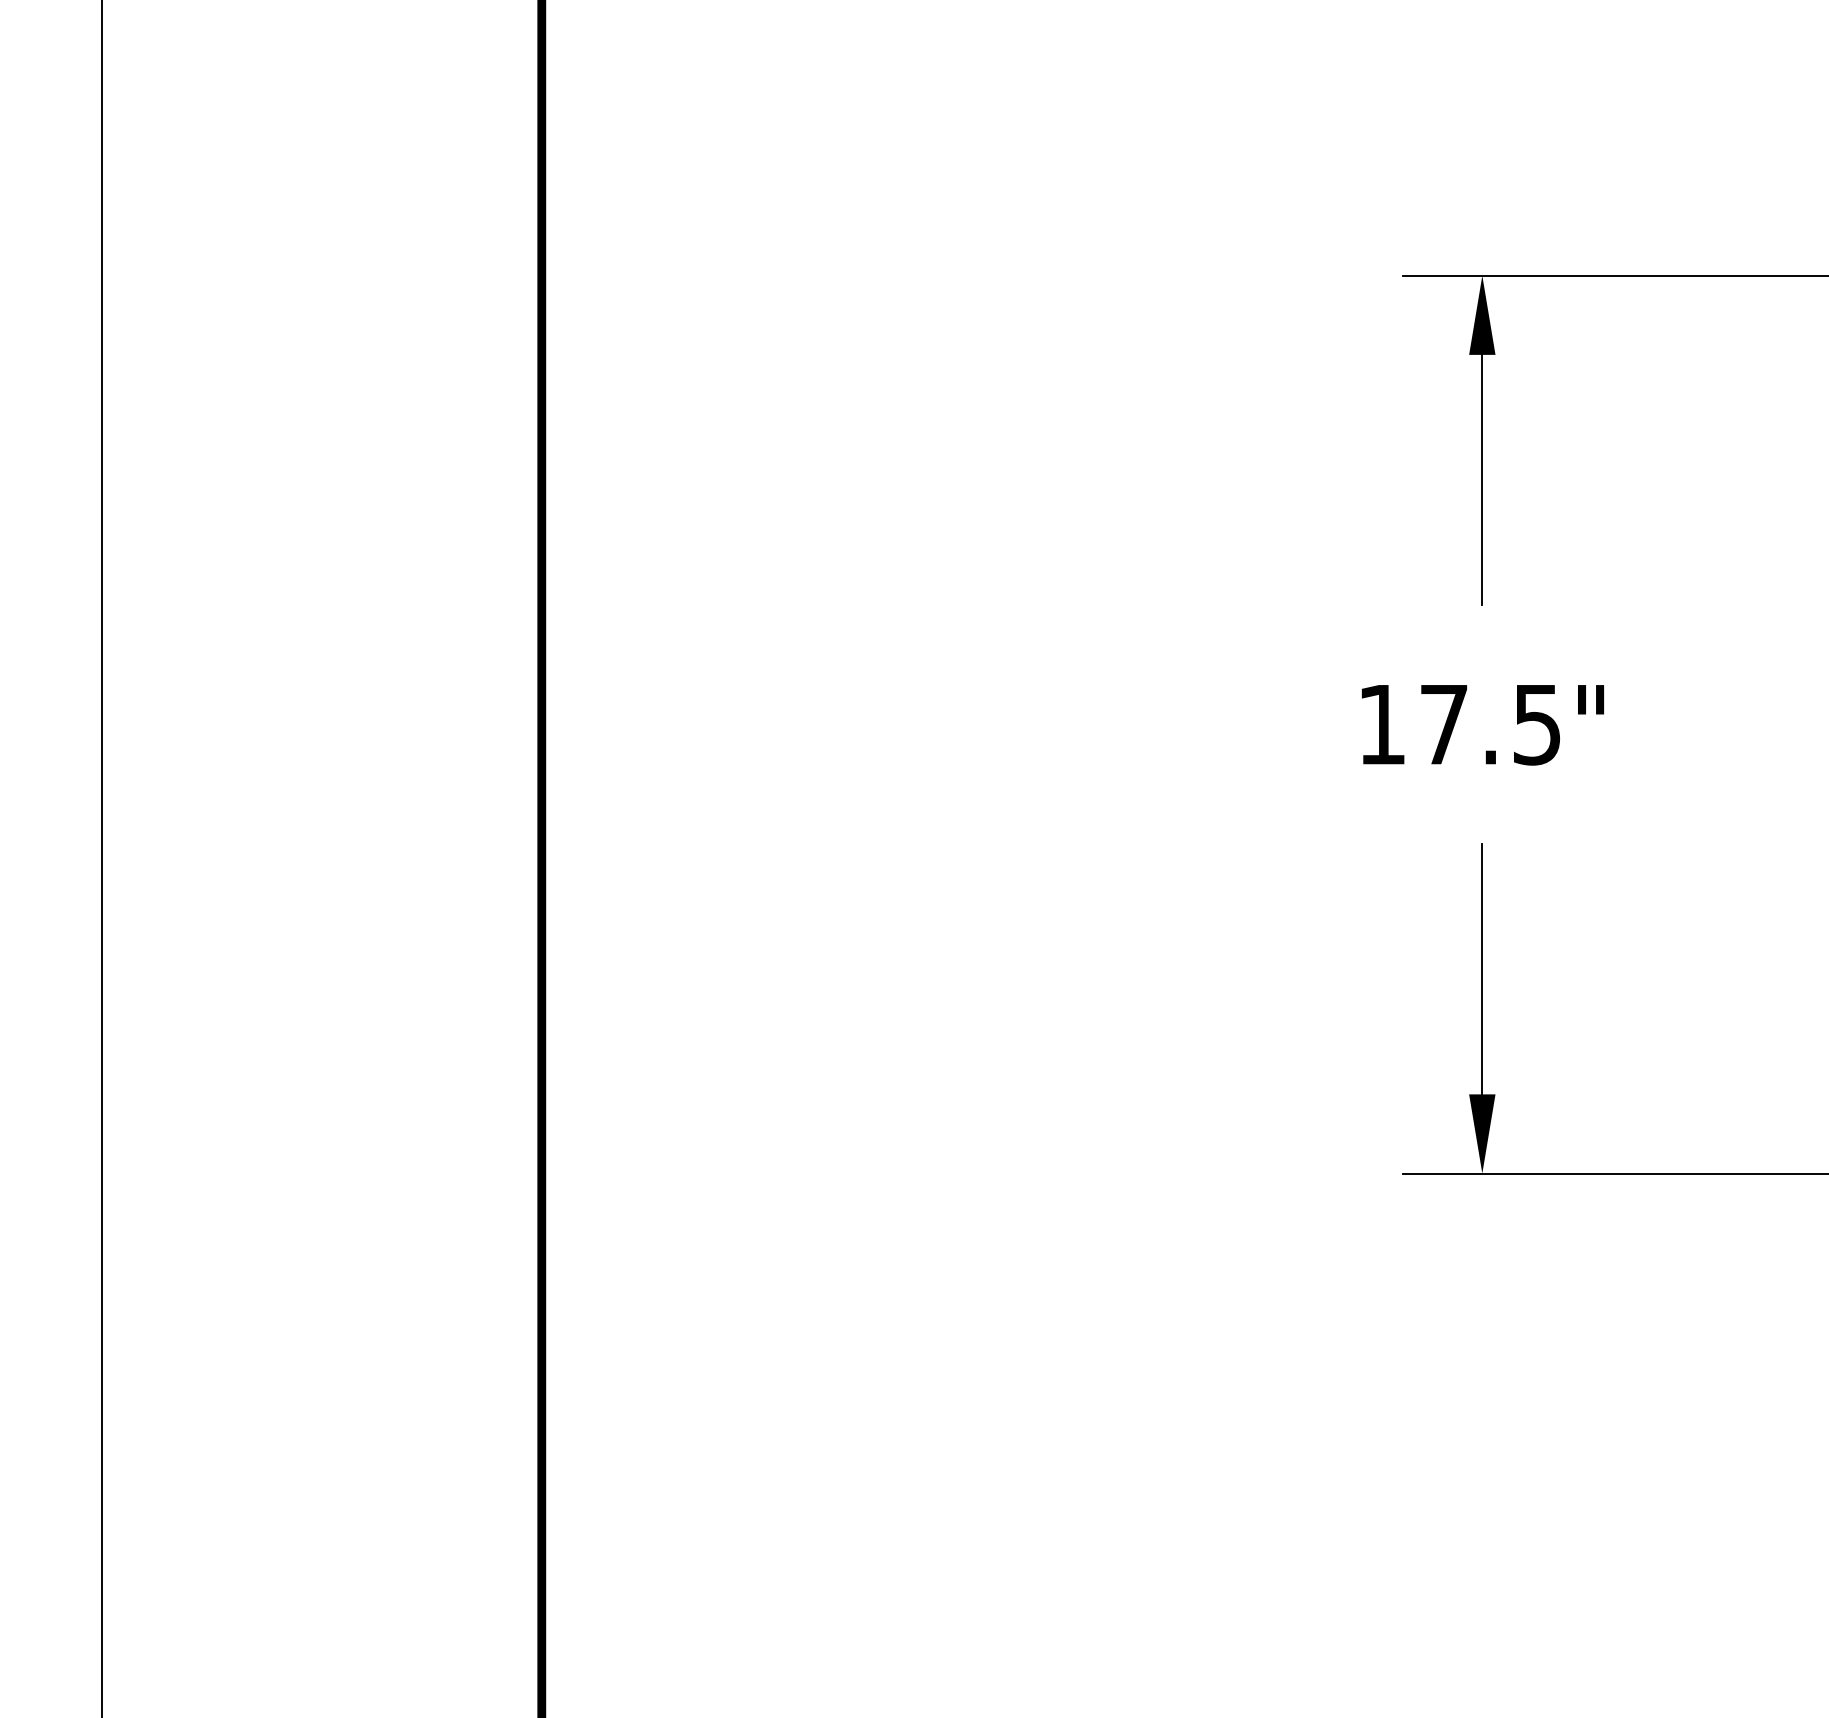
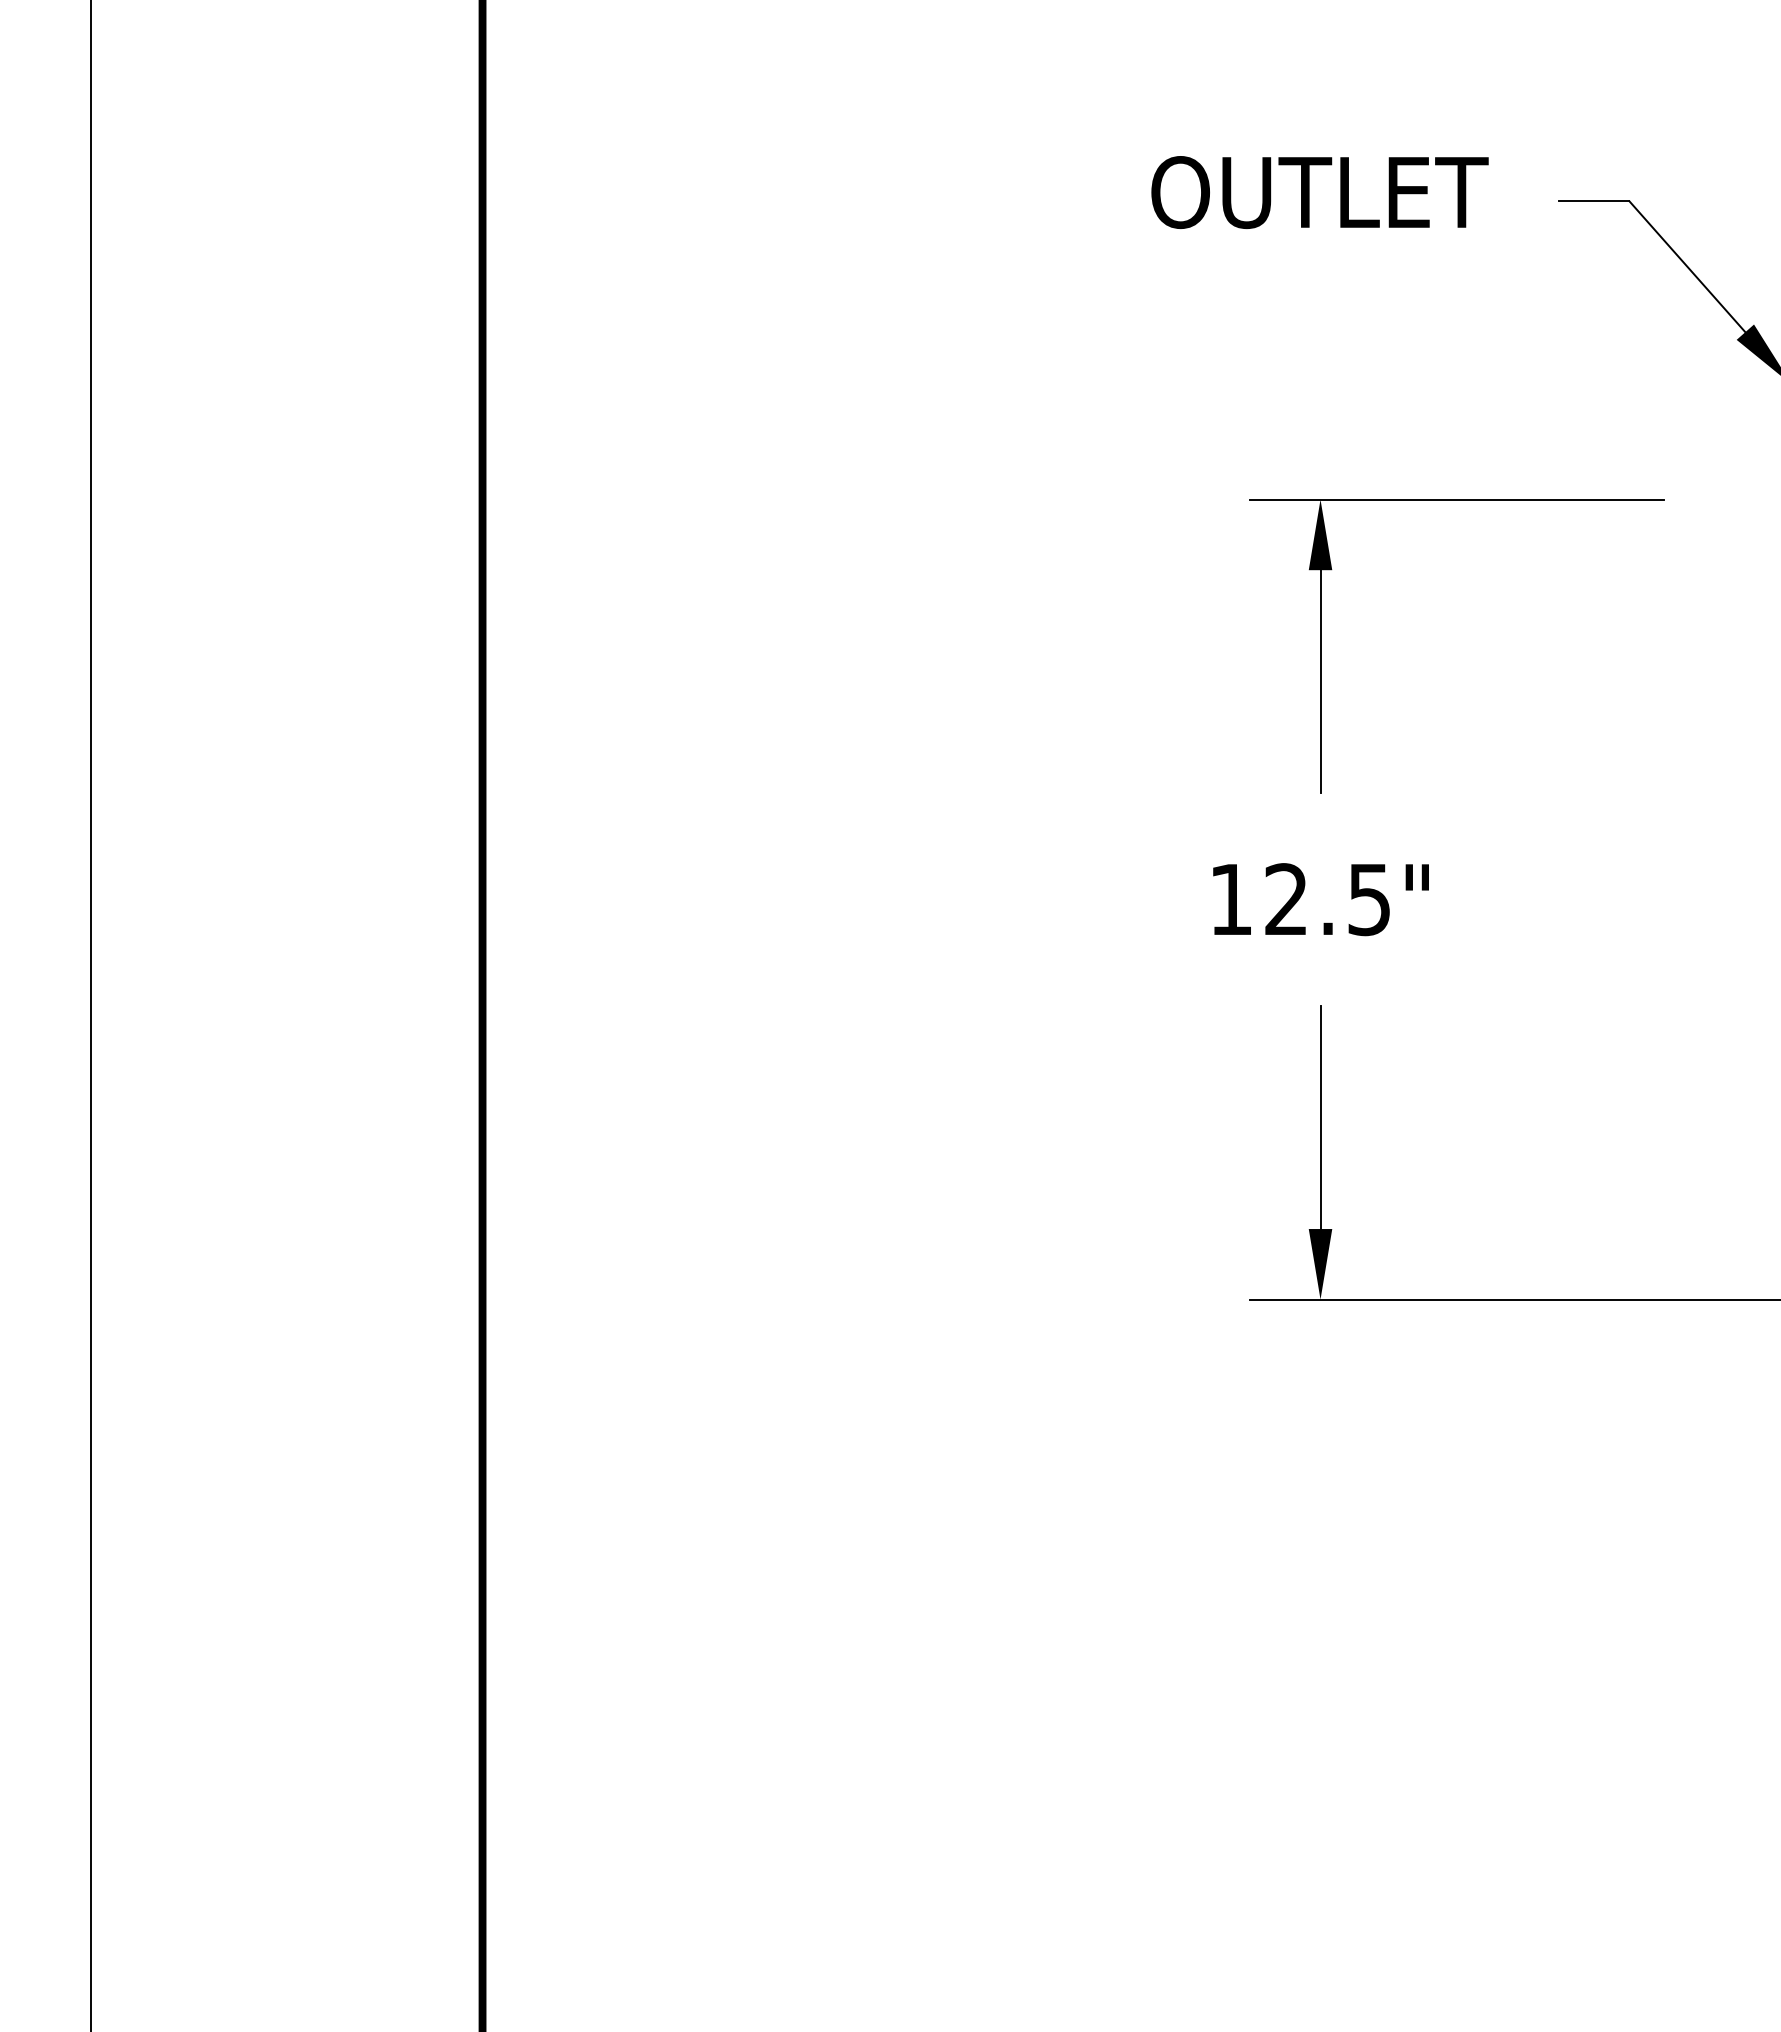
text: (1443, 723) -> (1285, 898), 17.5" -> 12.5"

